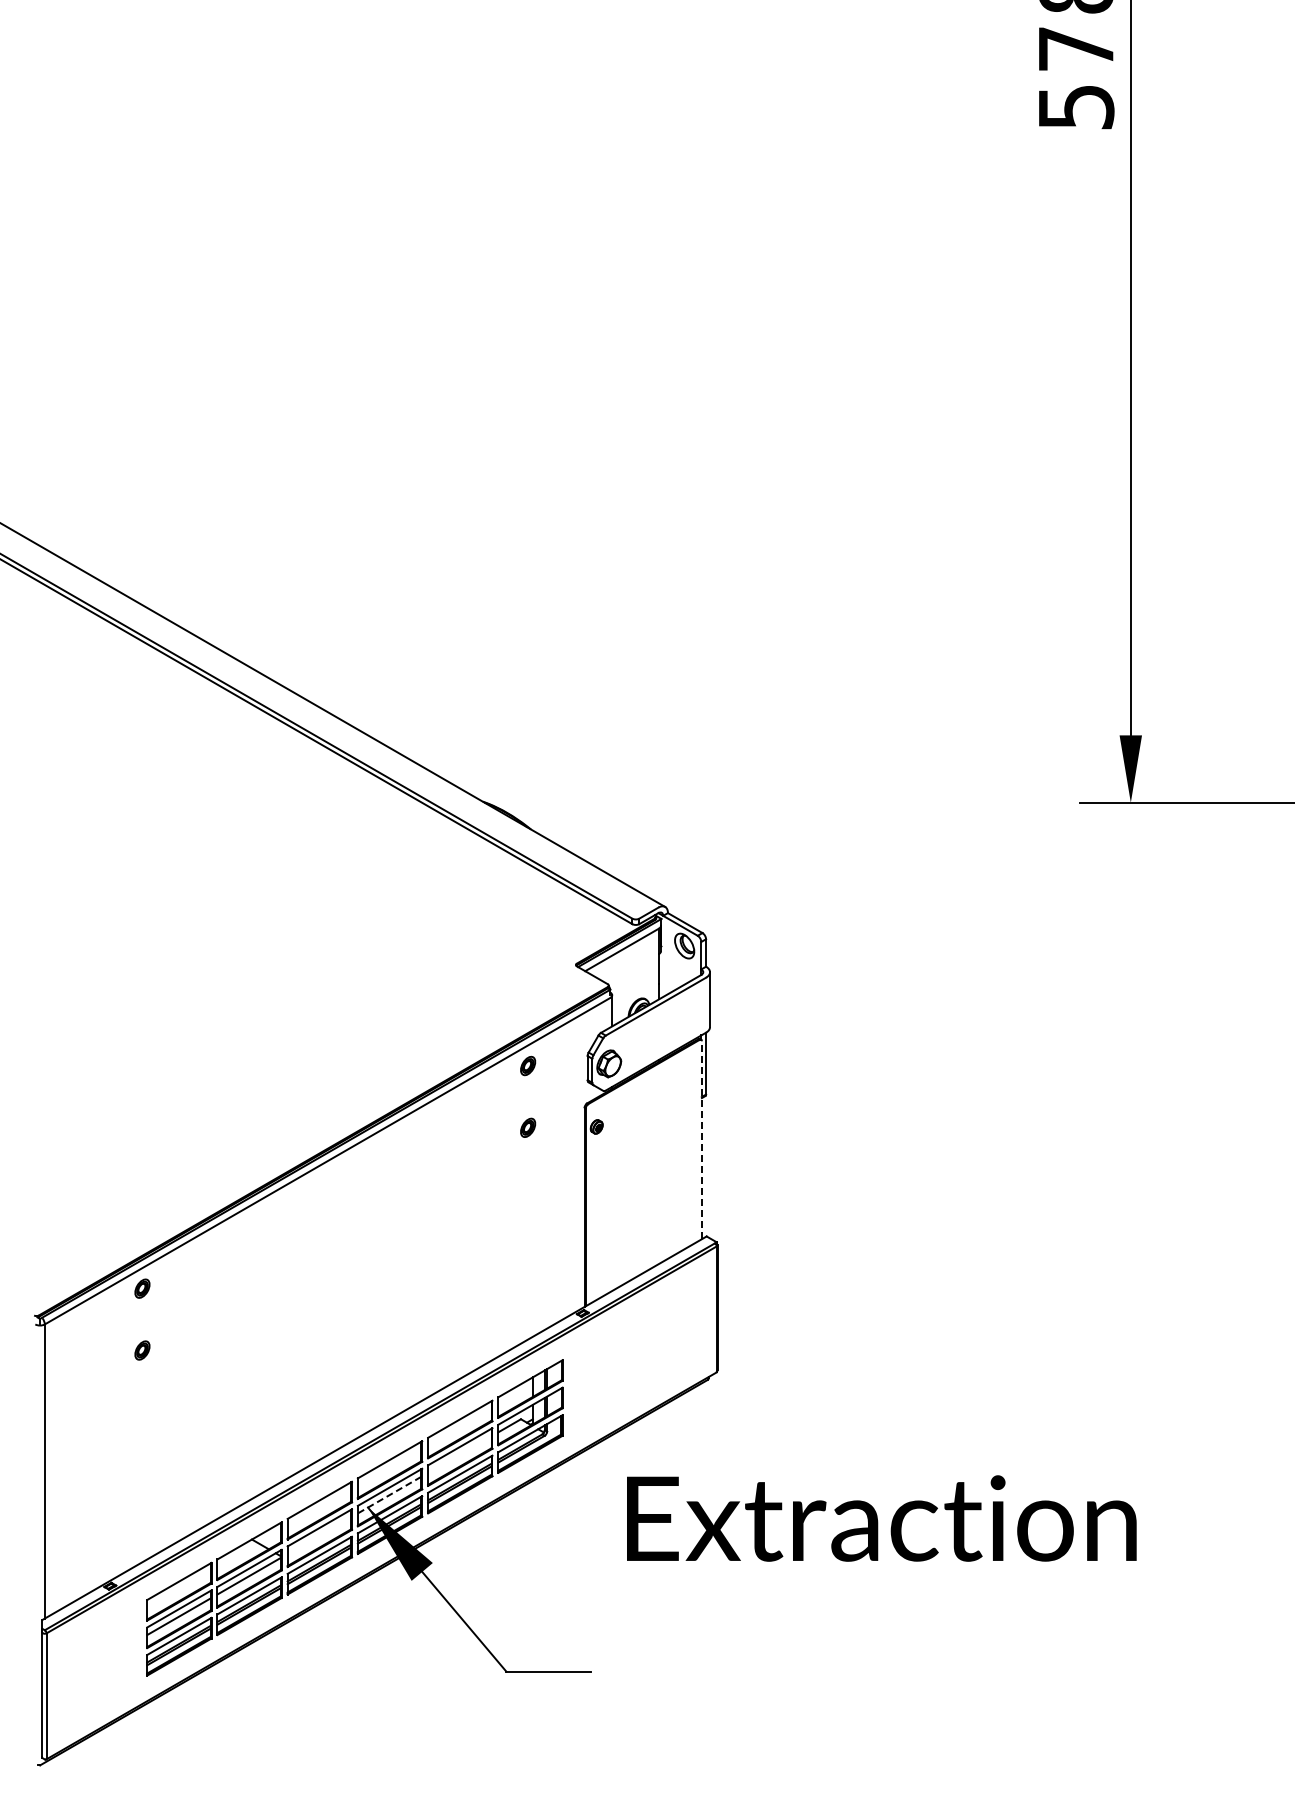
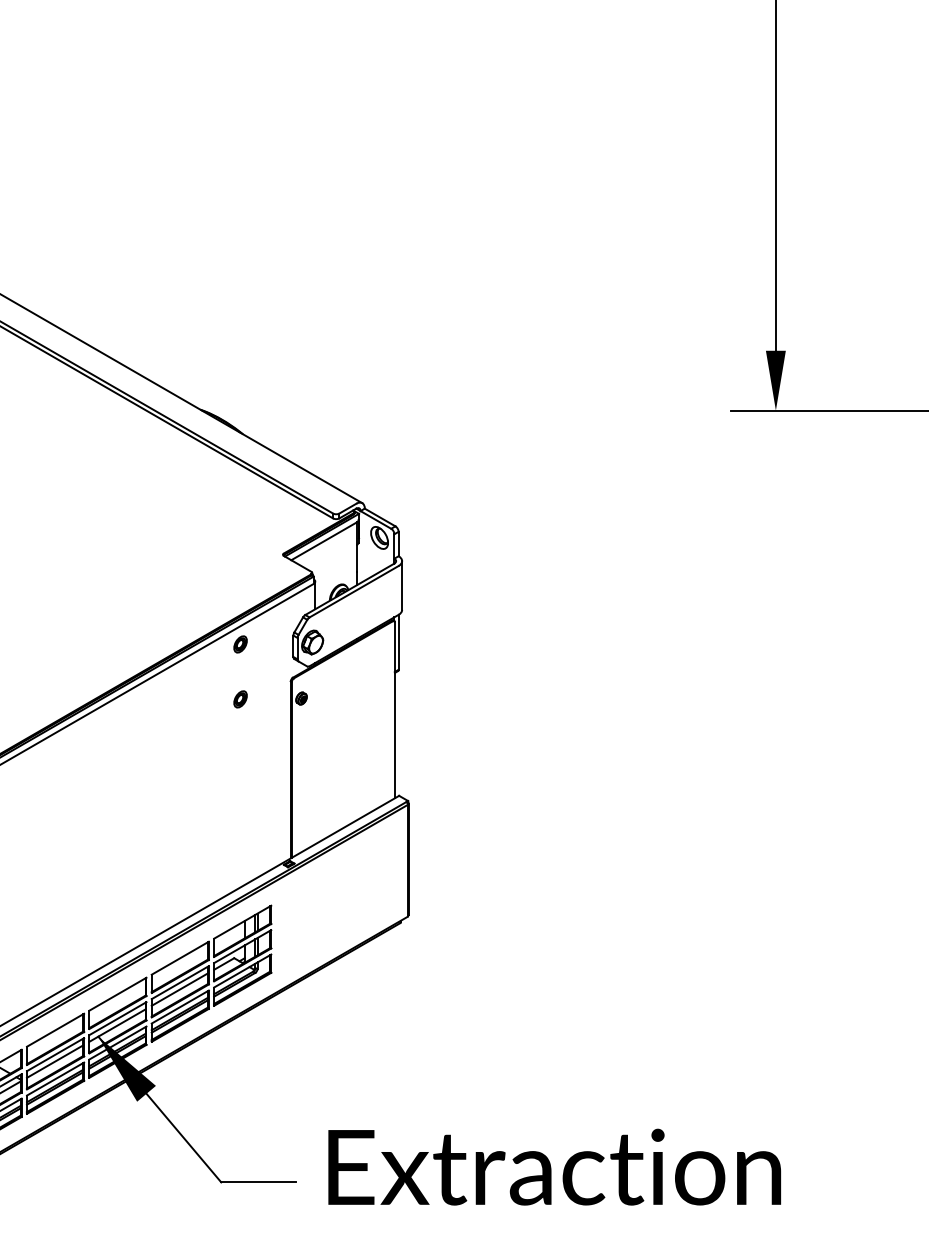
line: (701, 1140) -> (394, 710), dashed -> solid
line: (459, 1454) -> (179, 989), added
line: (389, 1495) -> (117, 1025), dashed -> solid
text: (881, 1518) -> (554, 1167), moved
line: (319, 1535) -> (55, 1061), added

